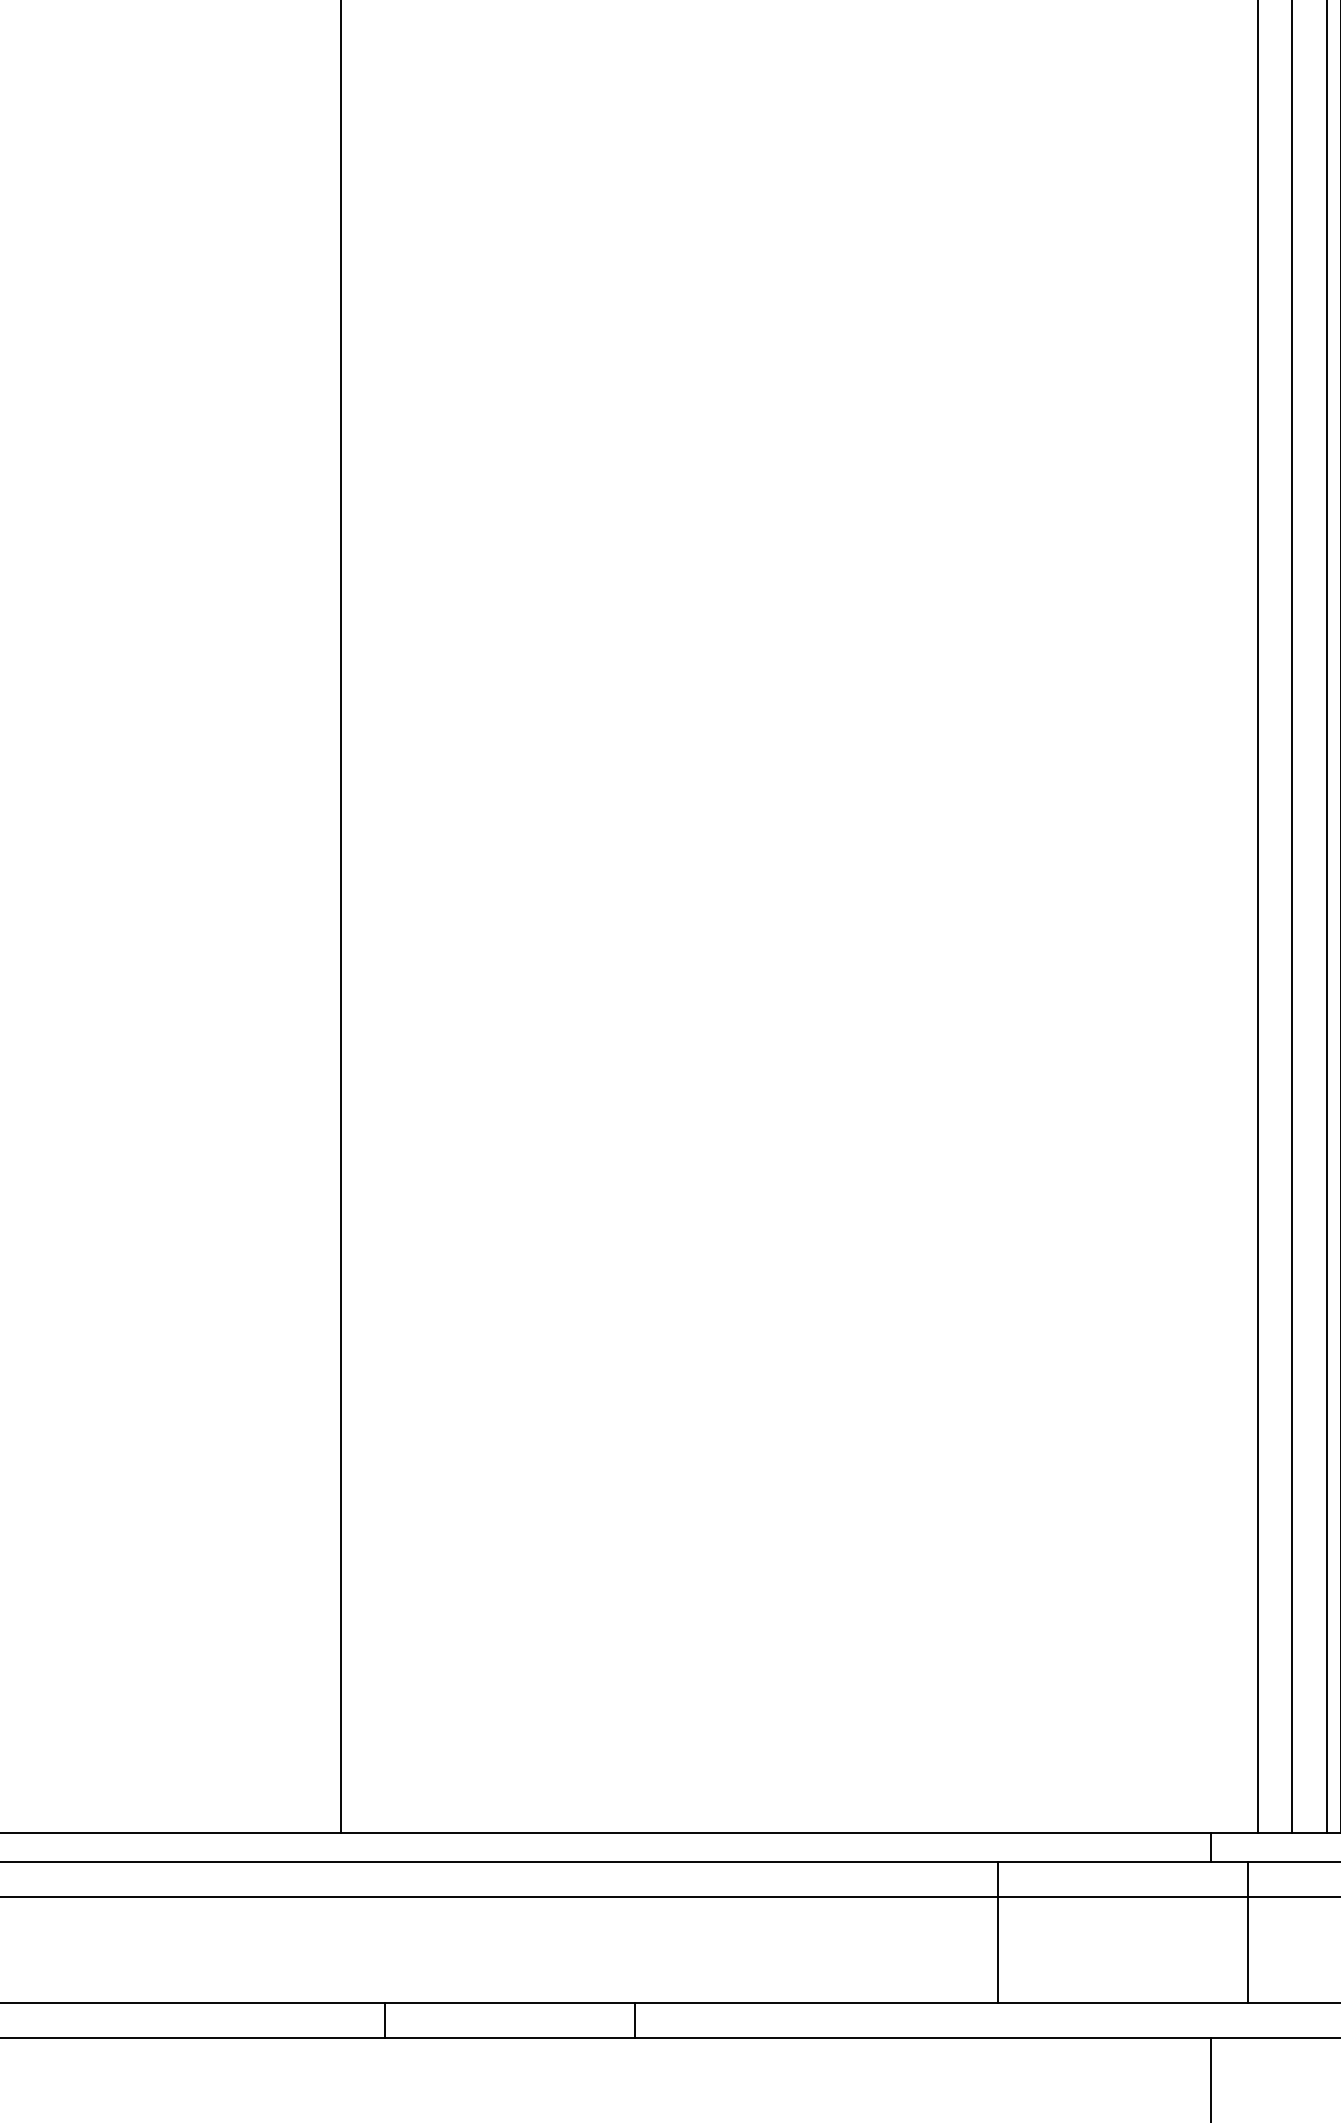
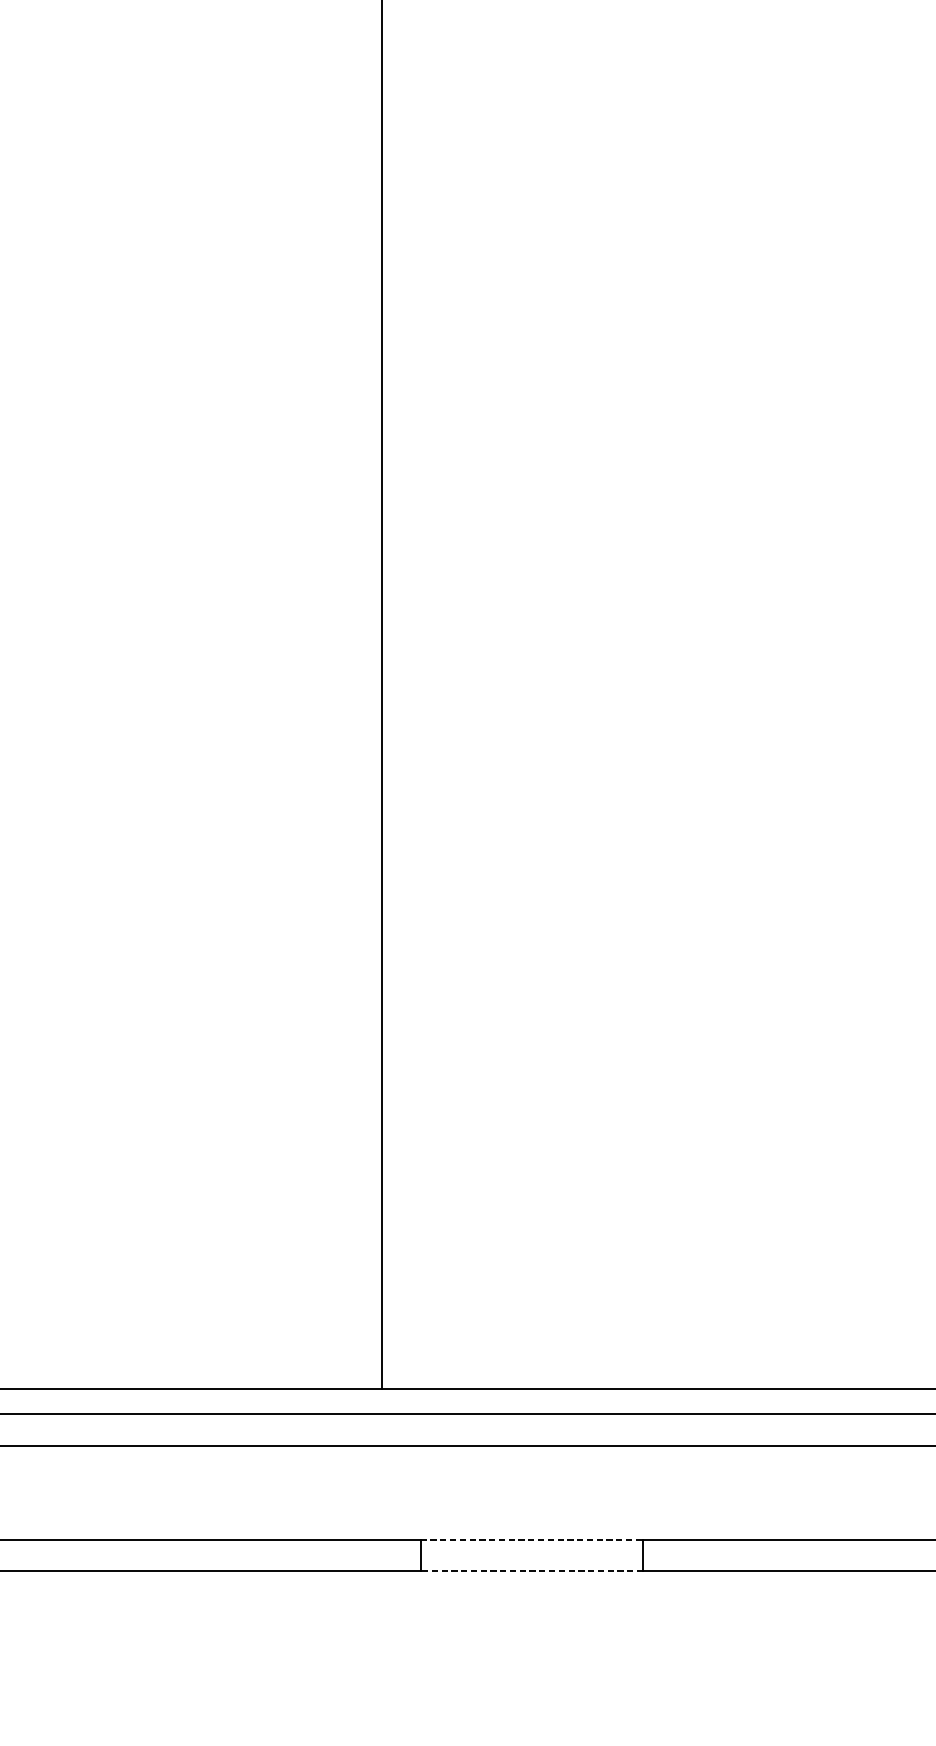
line: (510, 2003) -> (532, 1540), solid -> dashed
line: (509, 2038) -> (531, 1571), solid -> dashed

